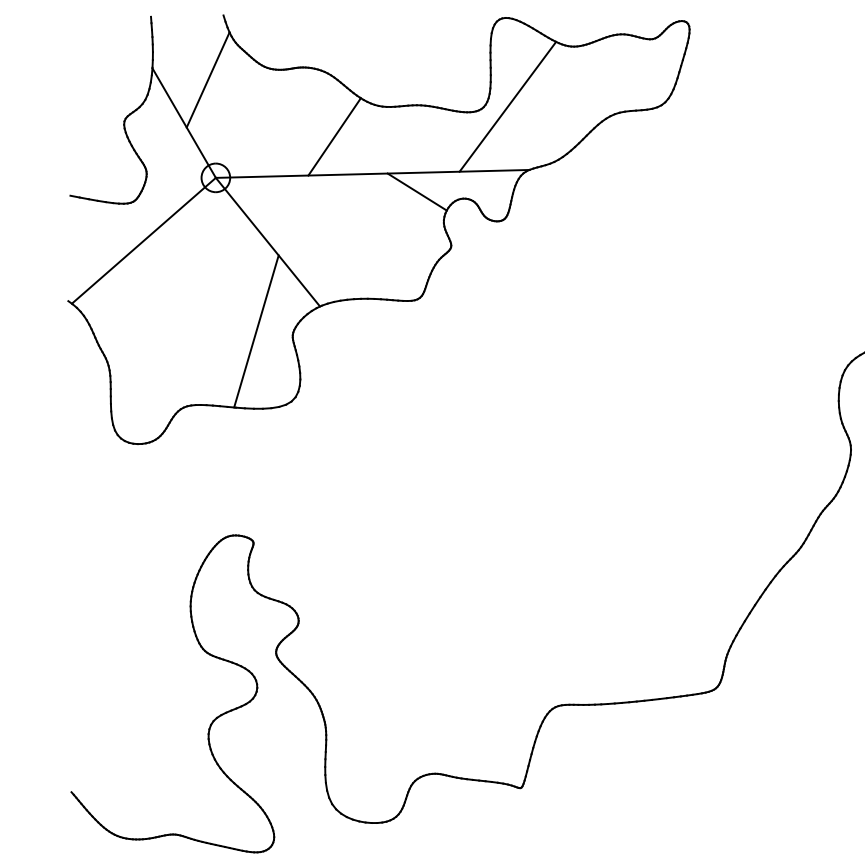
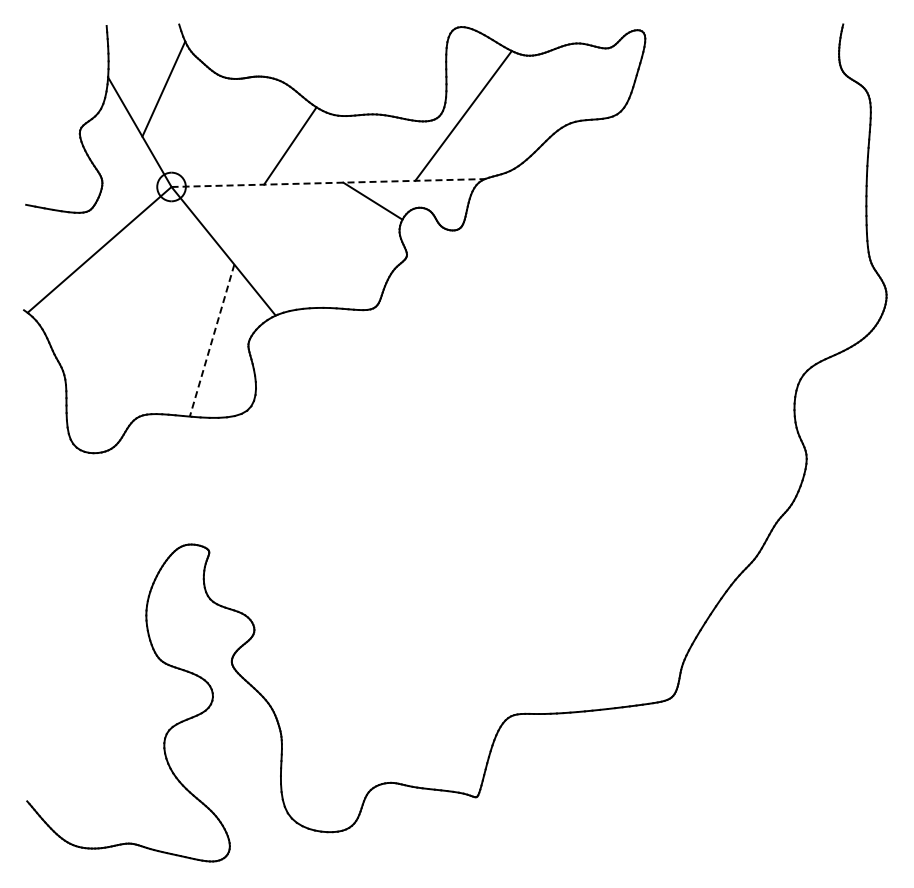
line: (372, 174) -> (328, 183), solid -> dashed
line: (255, 332) -> (211, 341), solid -> dashed

